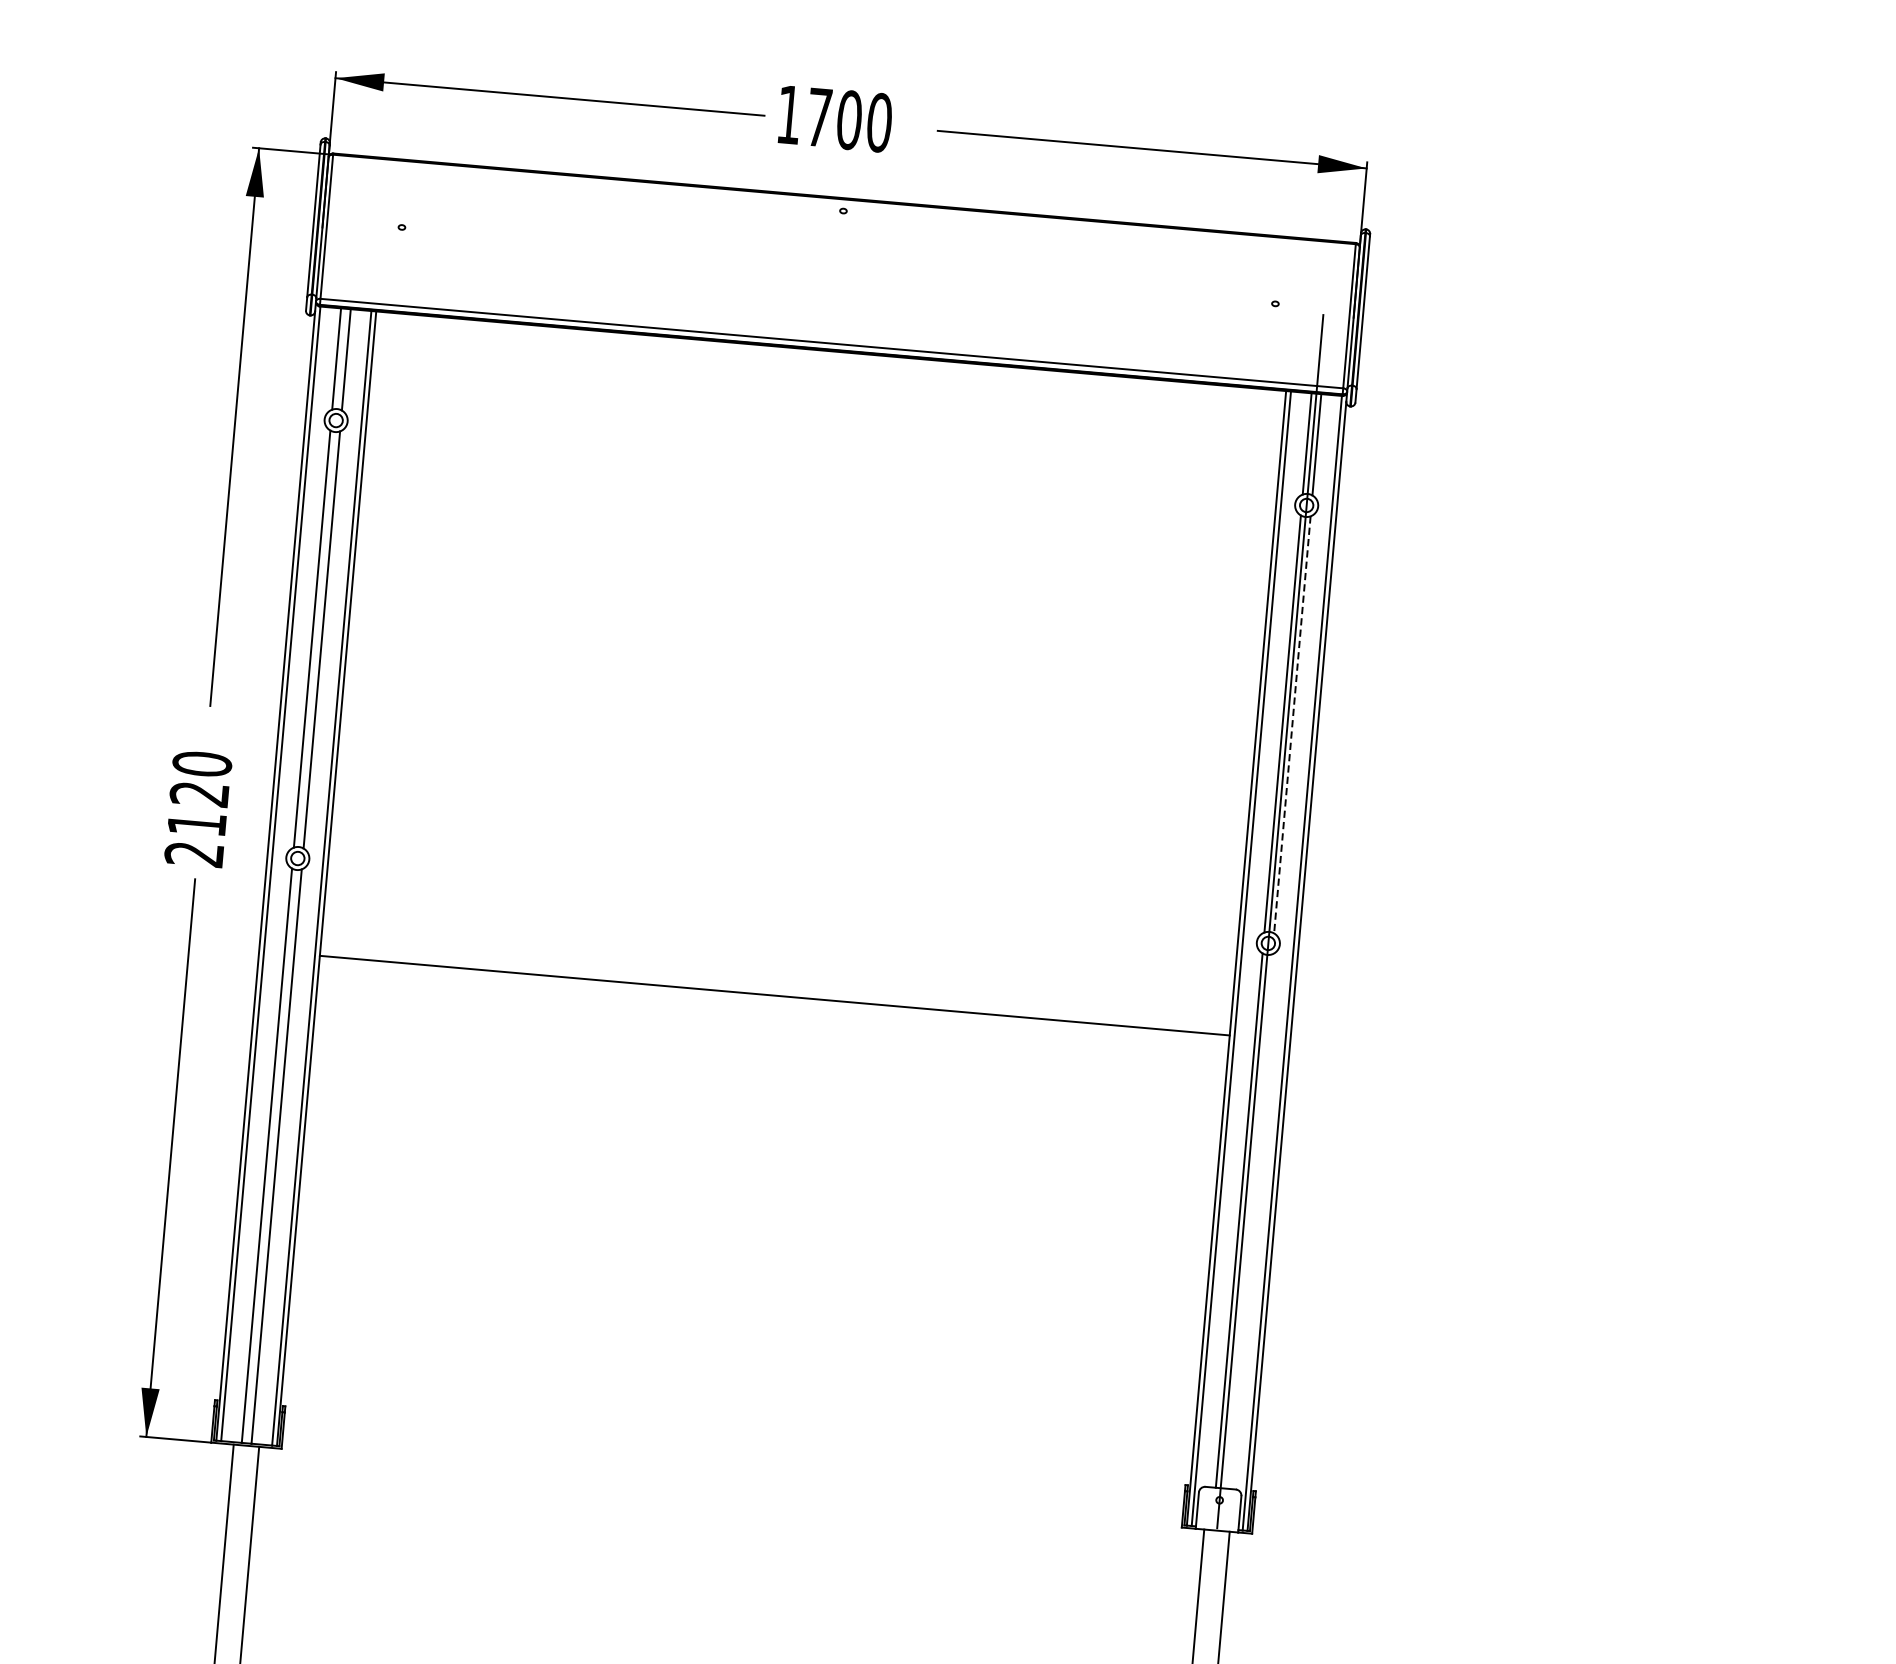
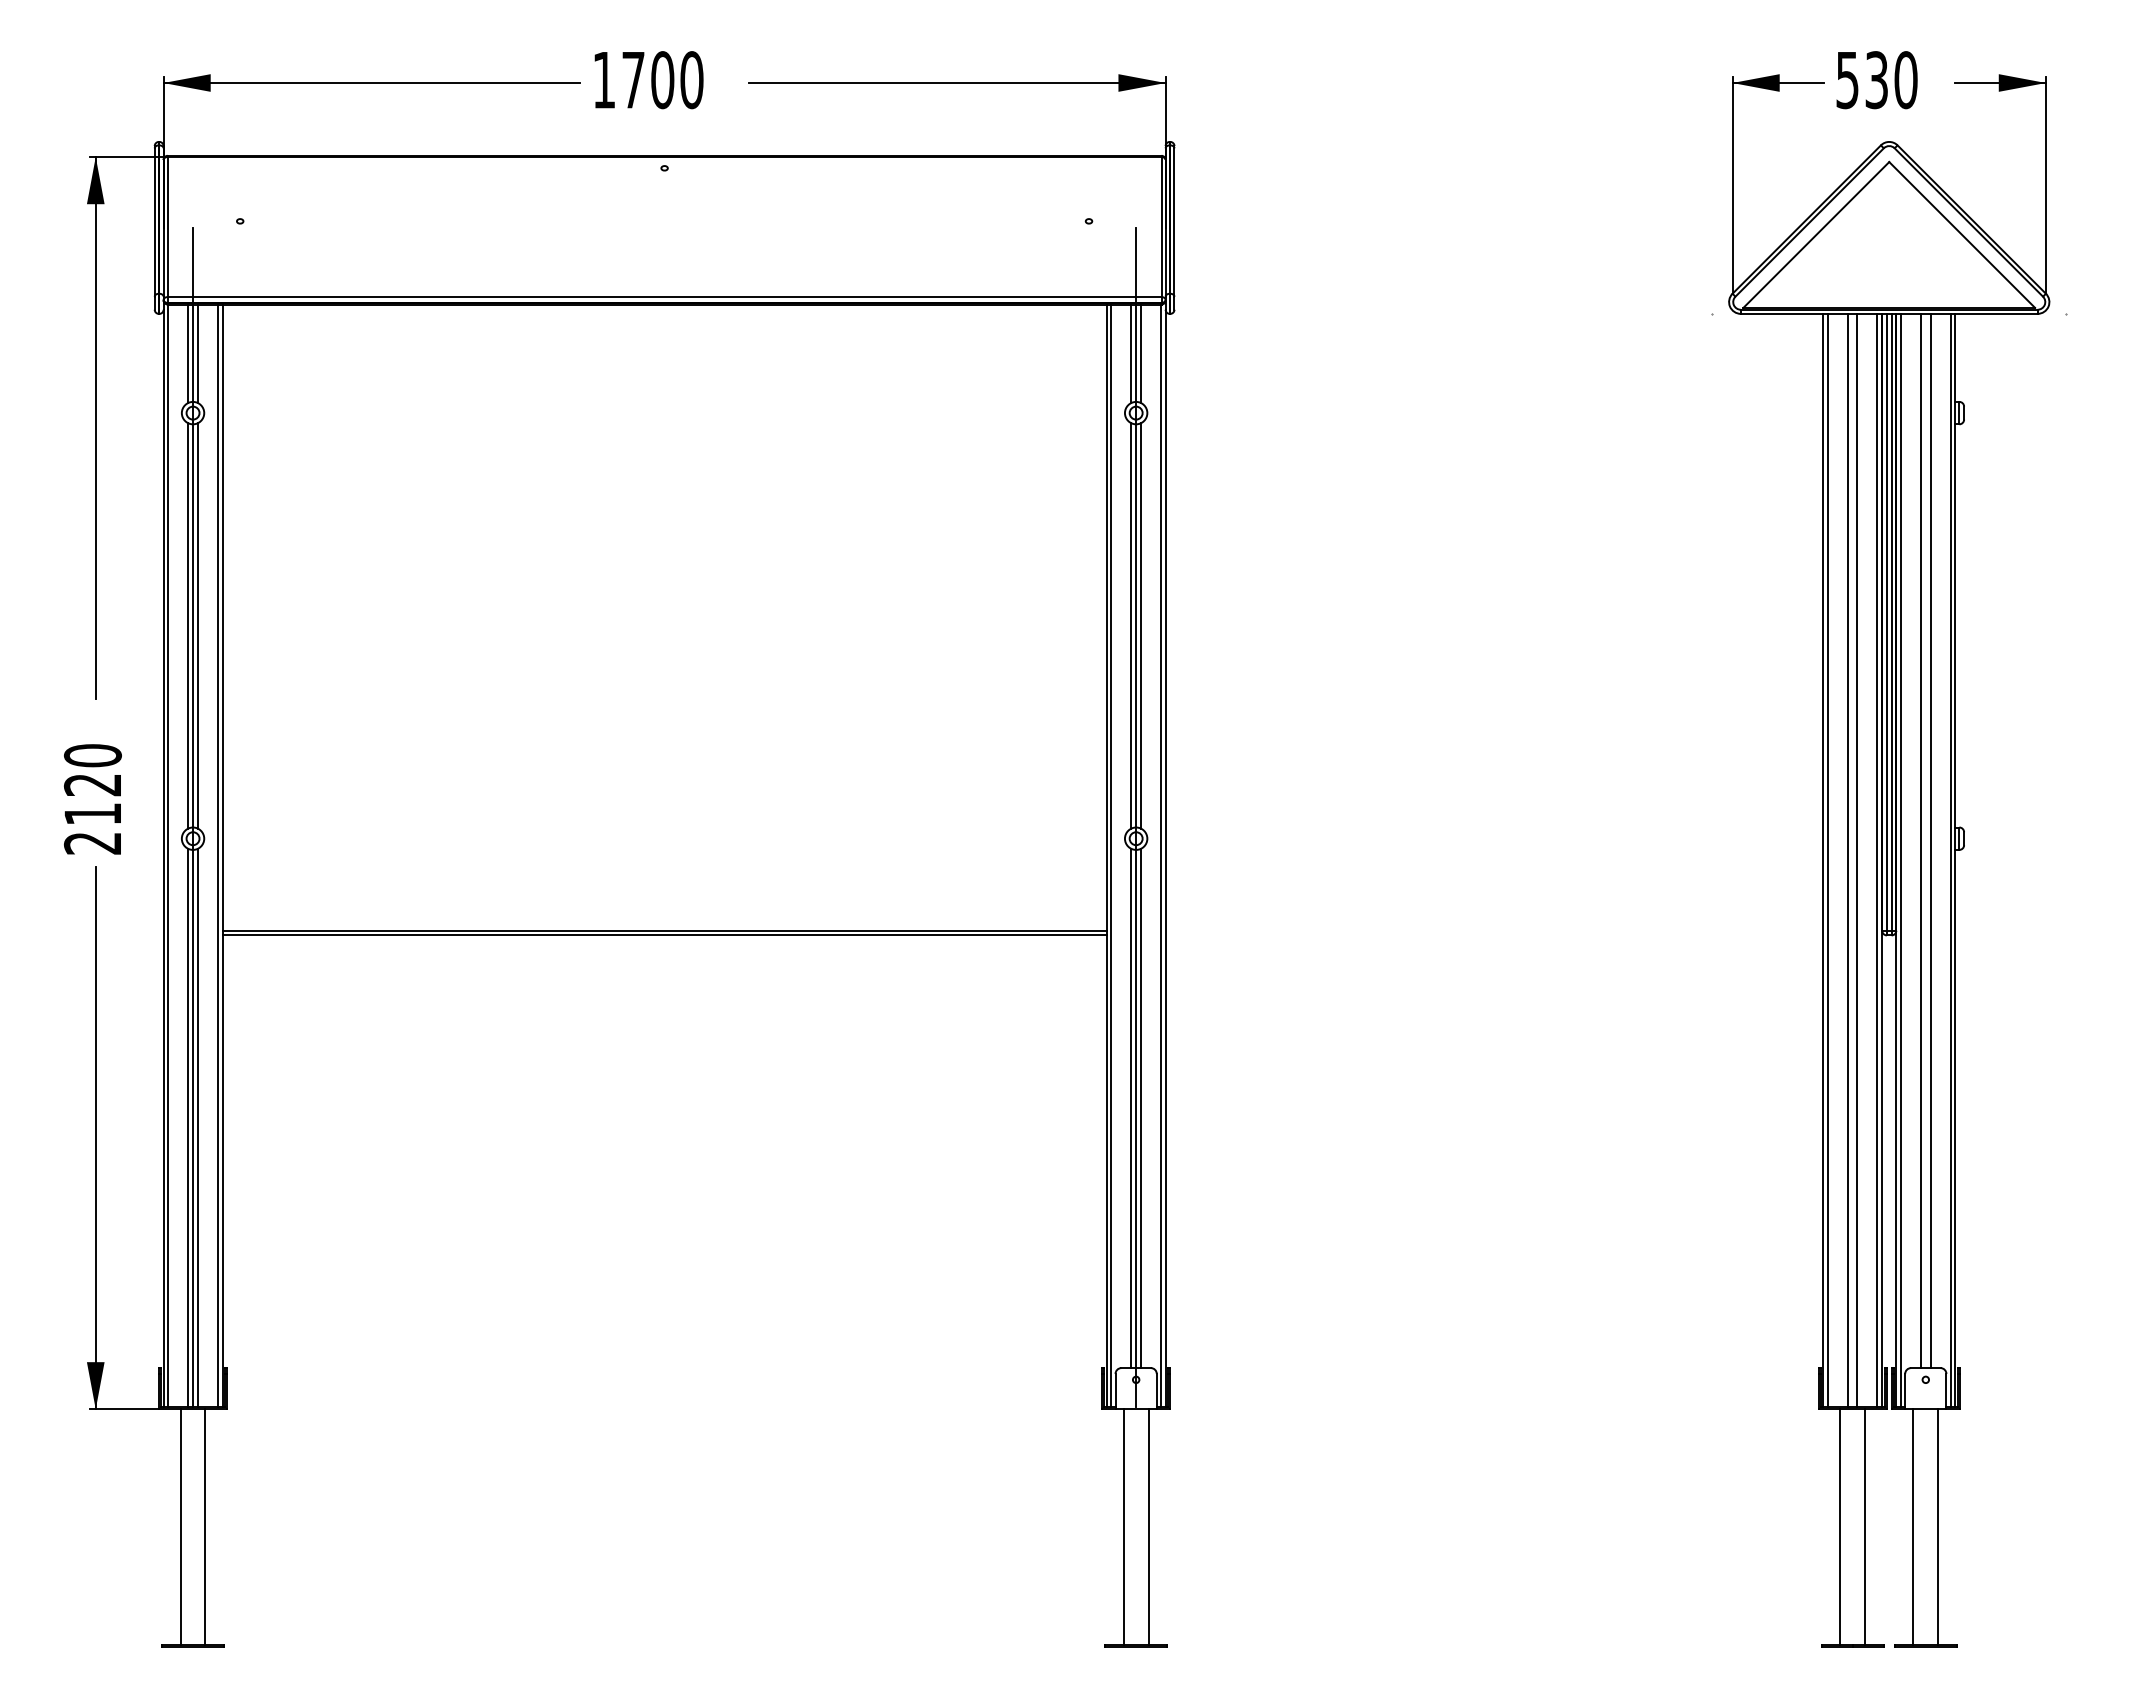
line: (1292, 724) -> (1140, 625), dashed -> solid
line: (300, 836) -> (193, 817), added
line: (774, 1000) -> (664, 935), added
line: (1248, 1221) -> (1140, 1108), added

